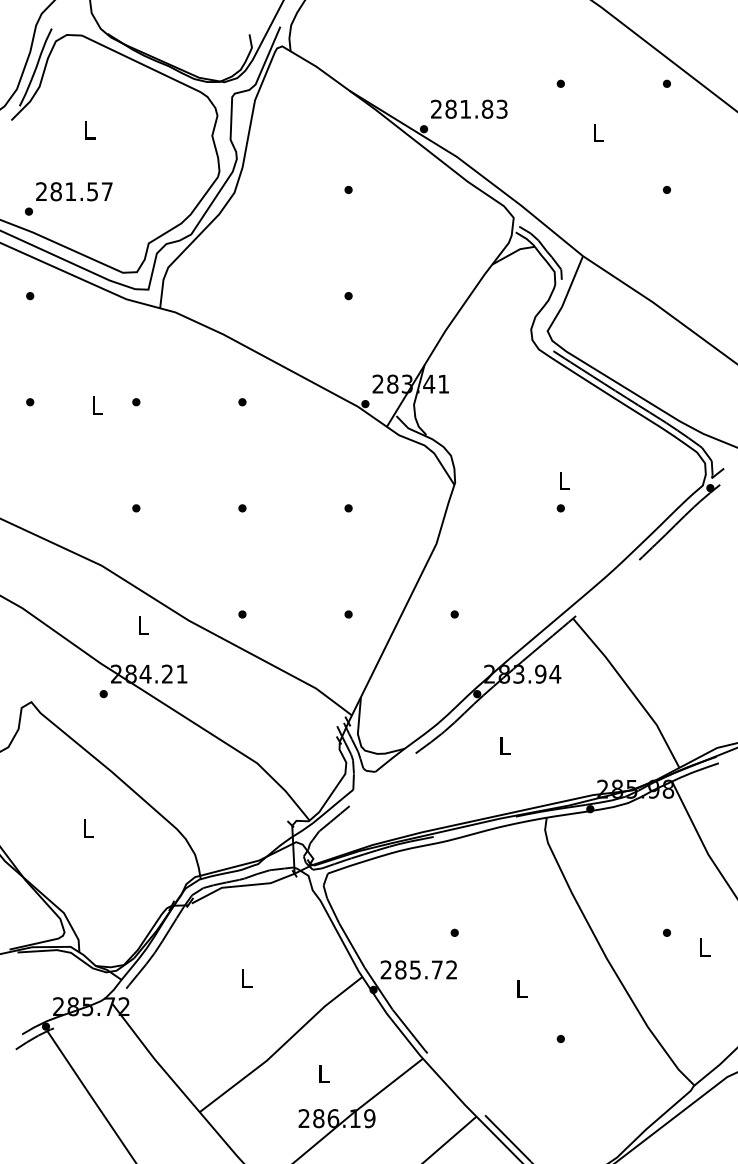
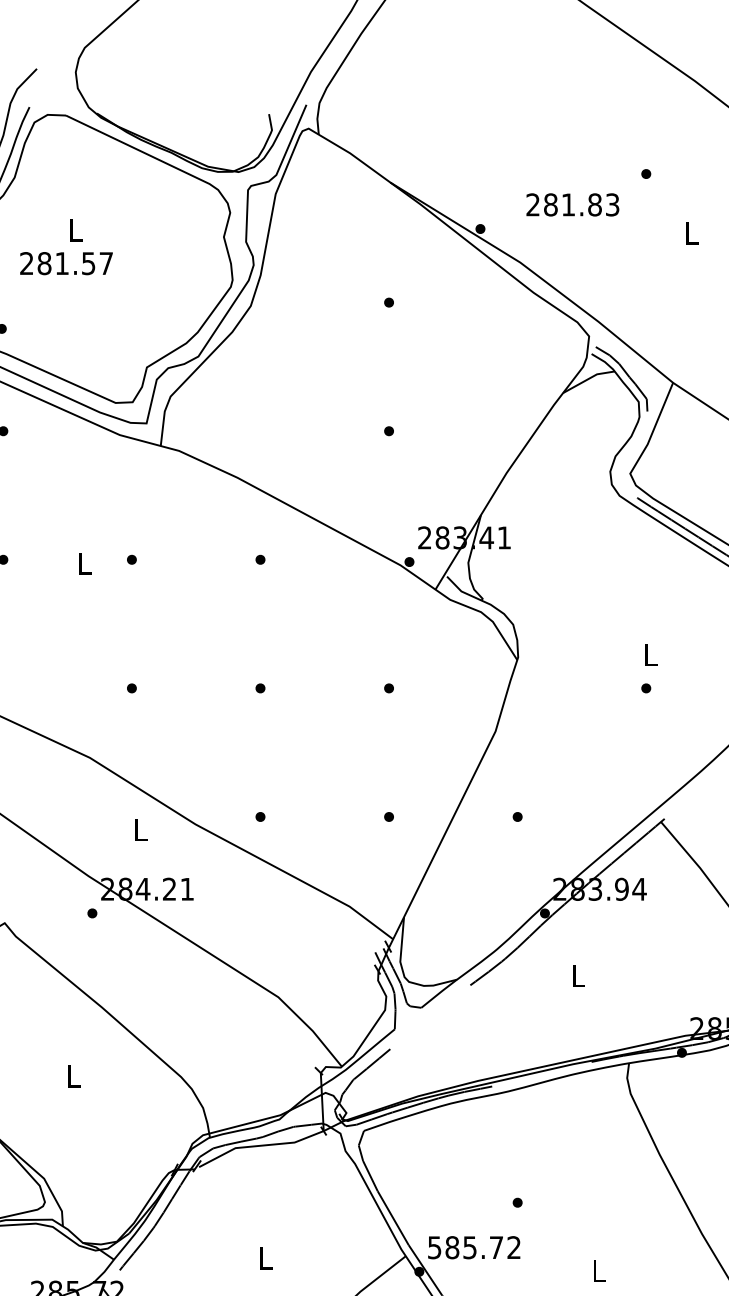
text: (469, 108) -> (573, 203), moved
text: (74, 191) -> (66, 263), moved
text: (385, 969) -> (433, 1247), 285.72 -> 585.72

